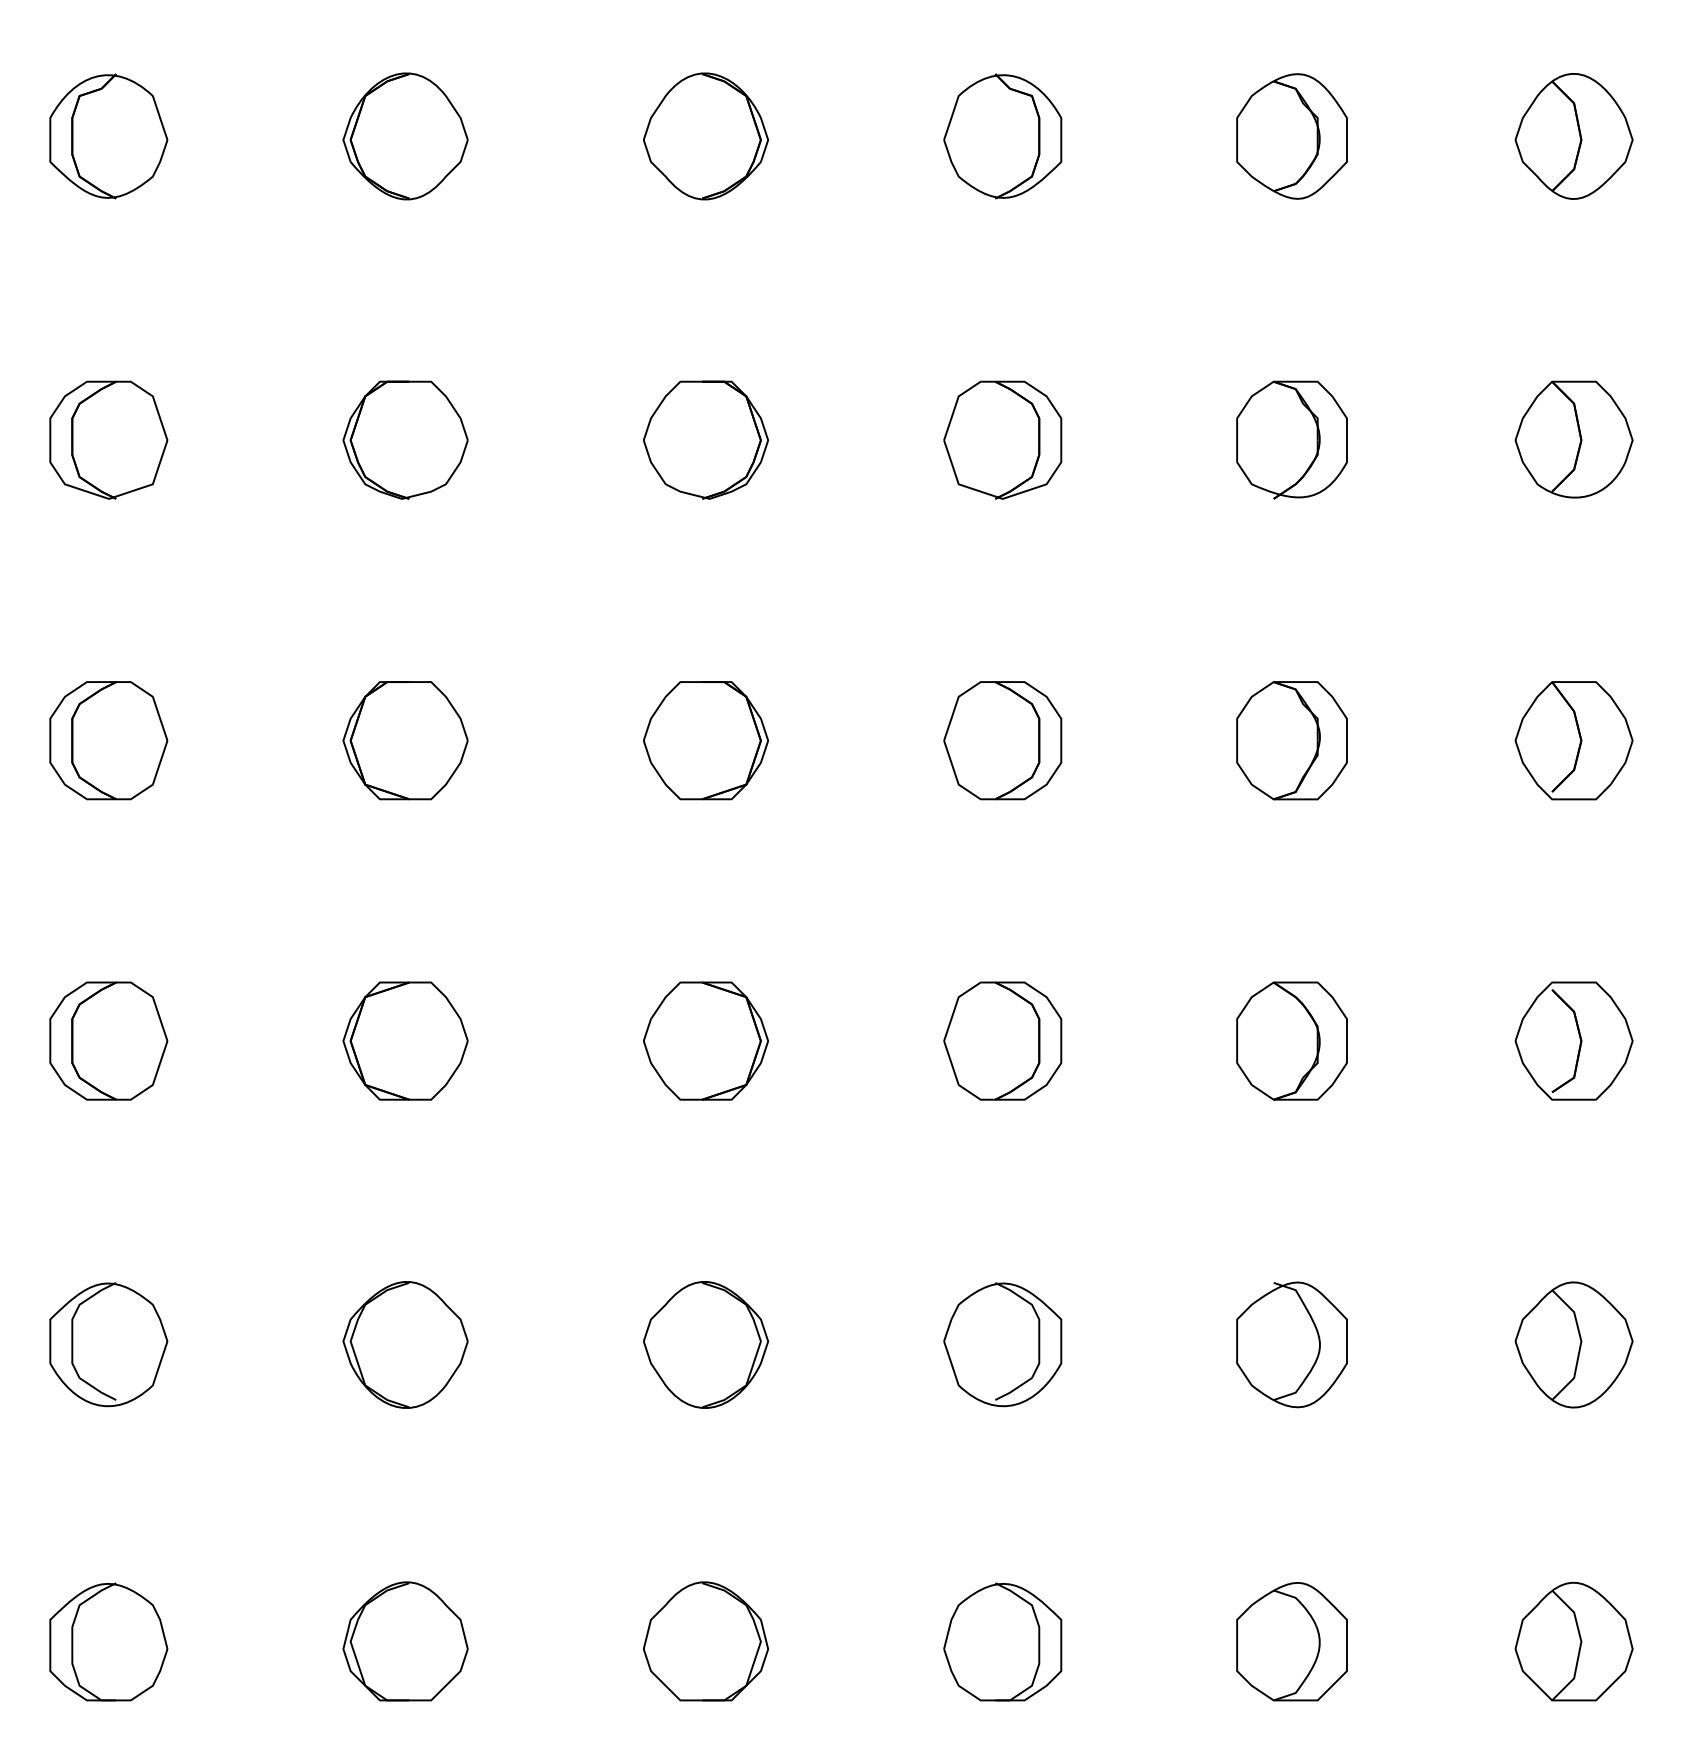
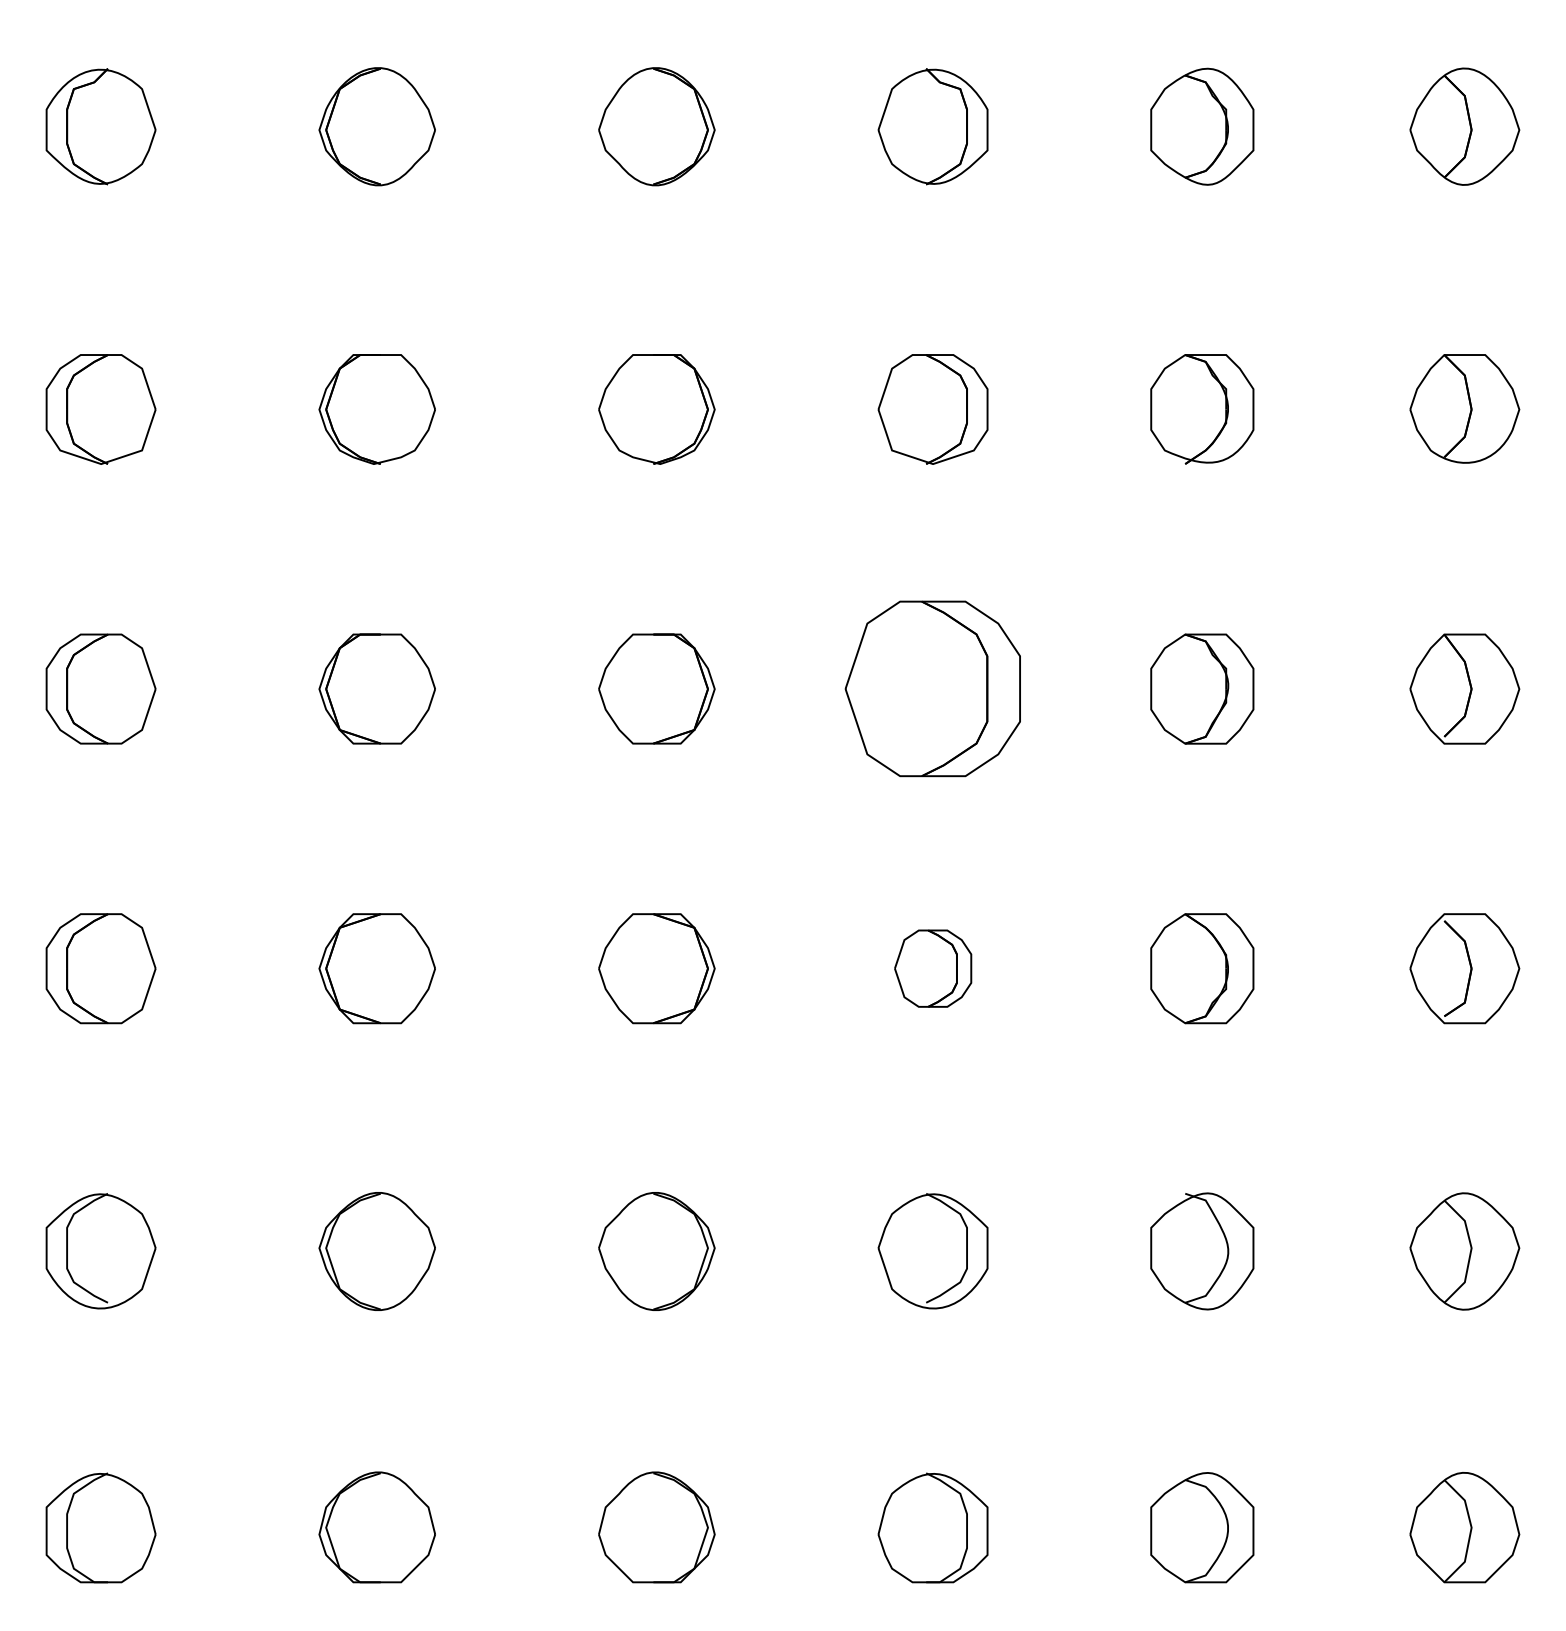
part: (1002, 740) -> (932, 688), size x1.6
part: (1002, 1040) -> (932, 968), size x0.7

